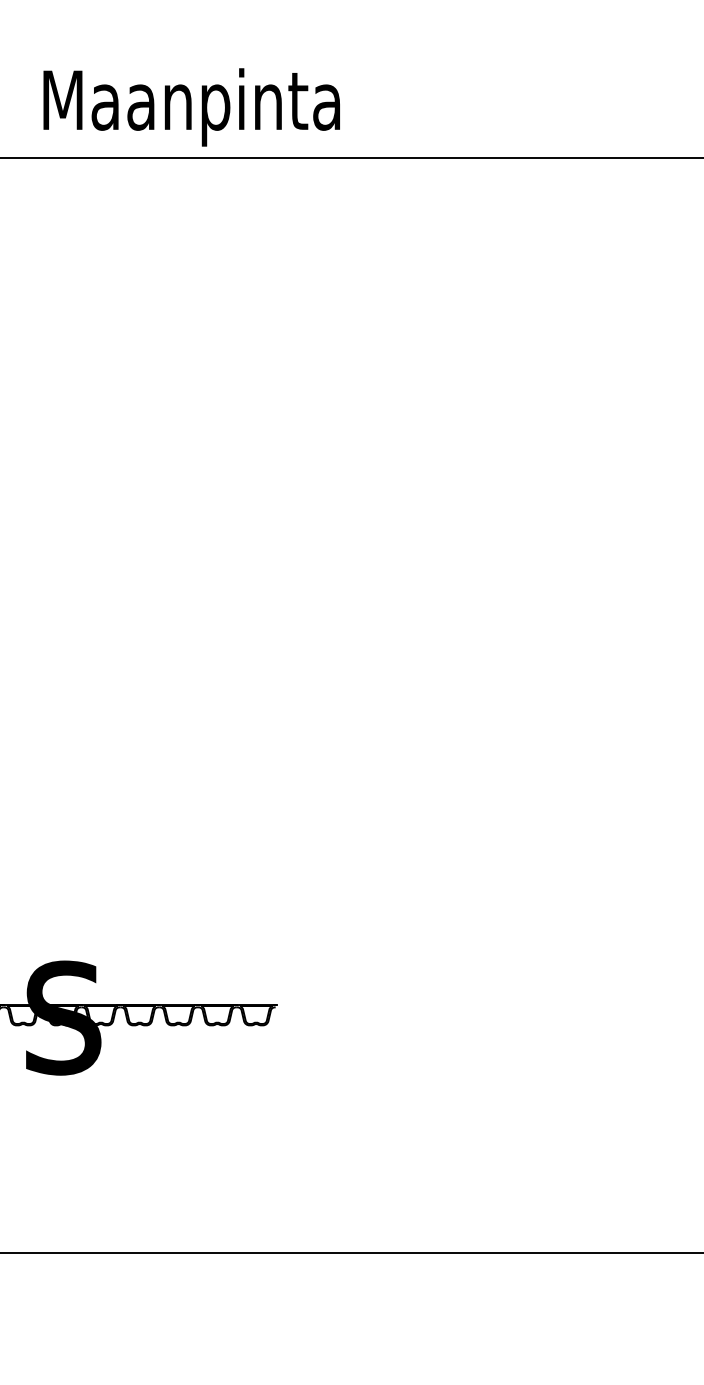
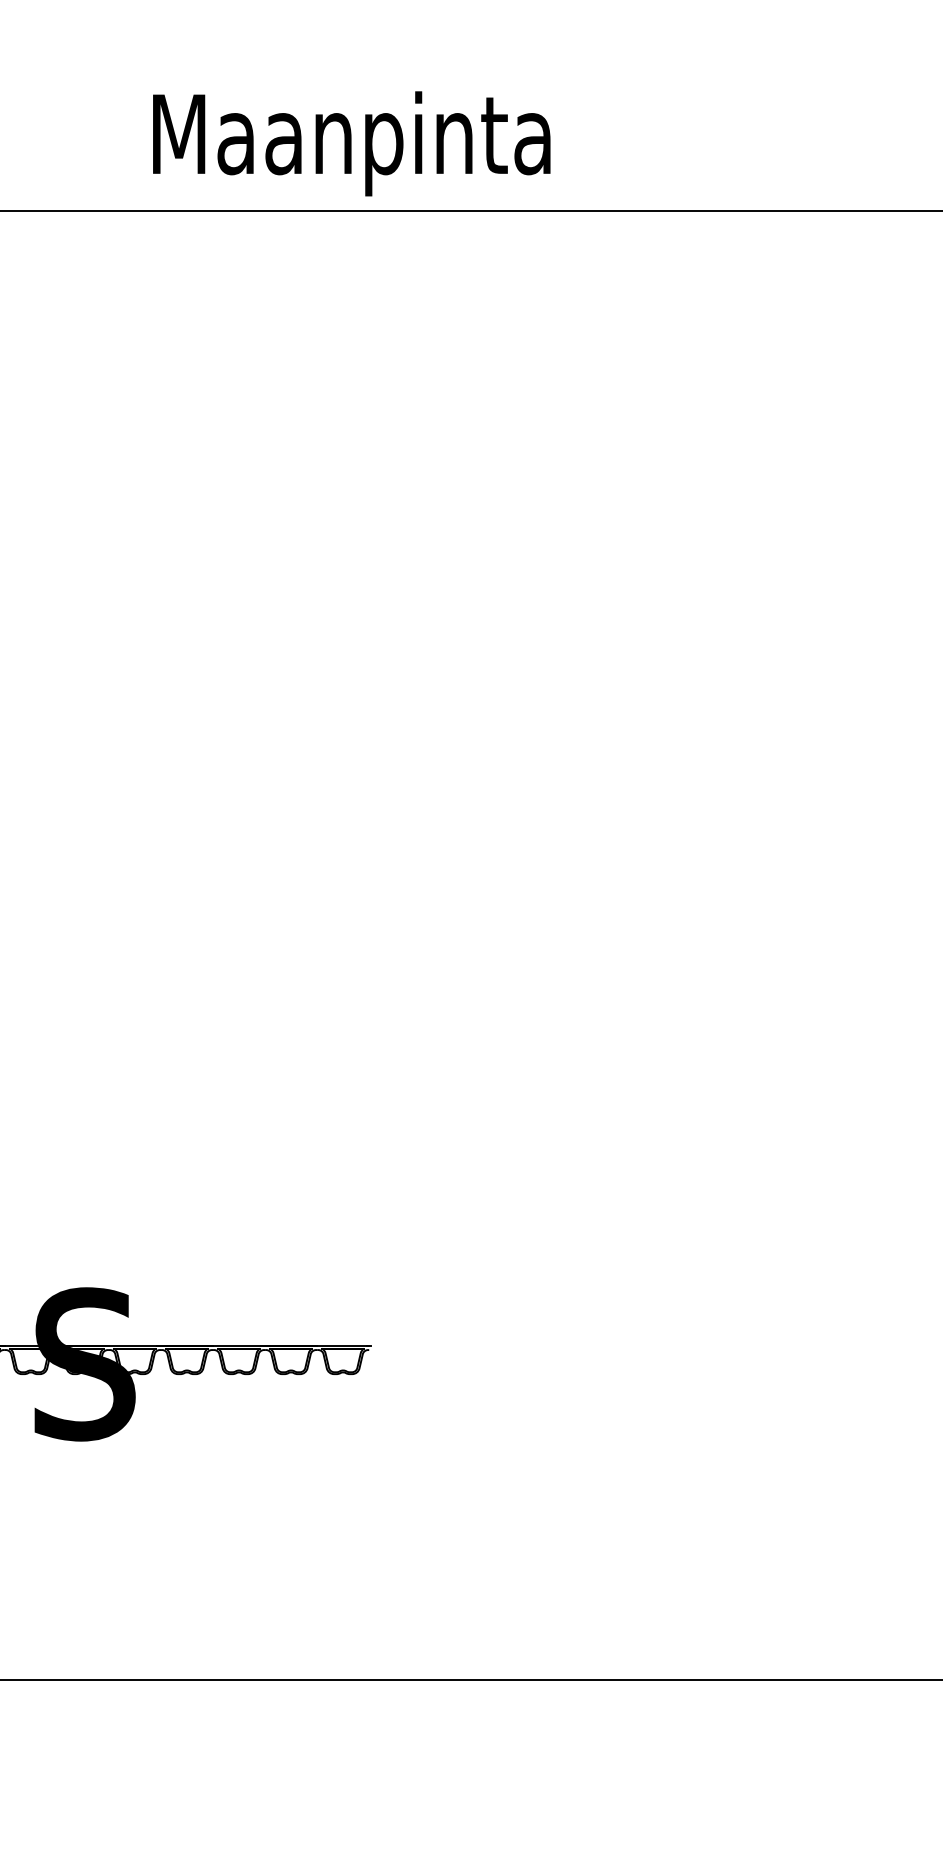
text: (191, 107) -> (351, 143), moved

